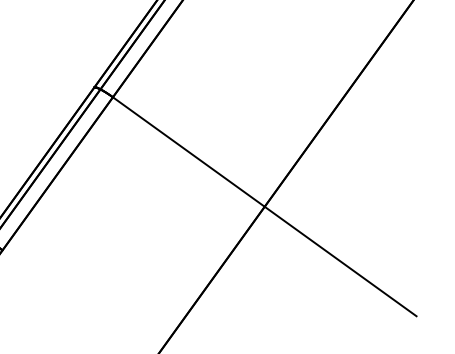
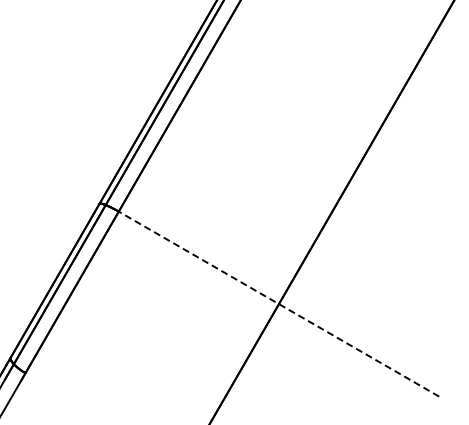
line: (264, 207) -> (278, 304), solid -> dashed

